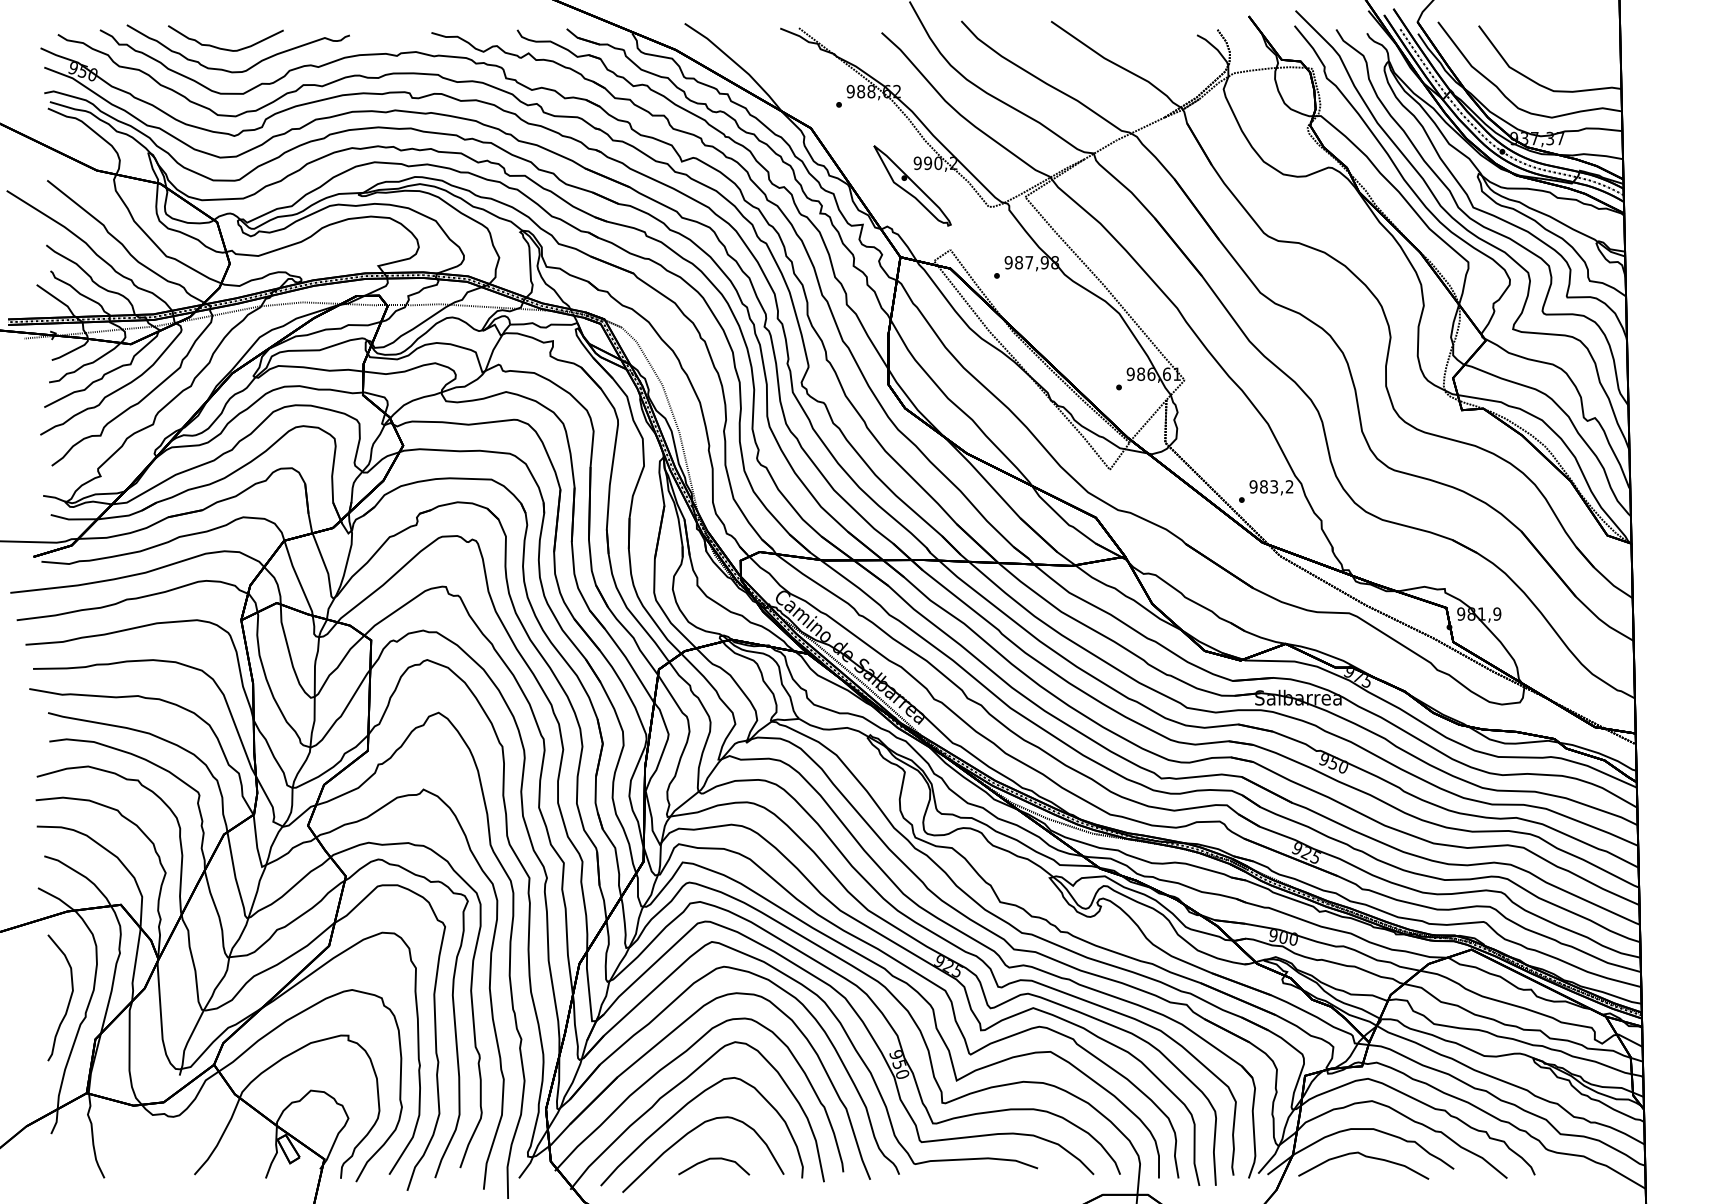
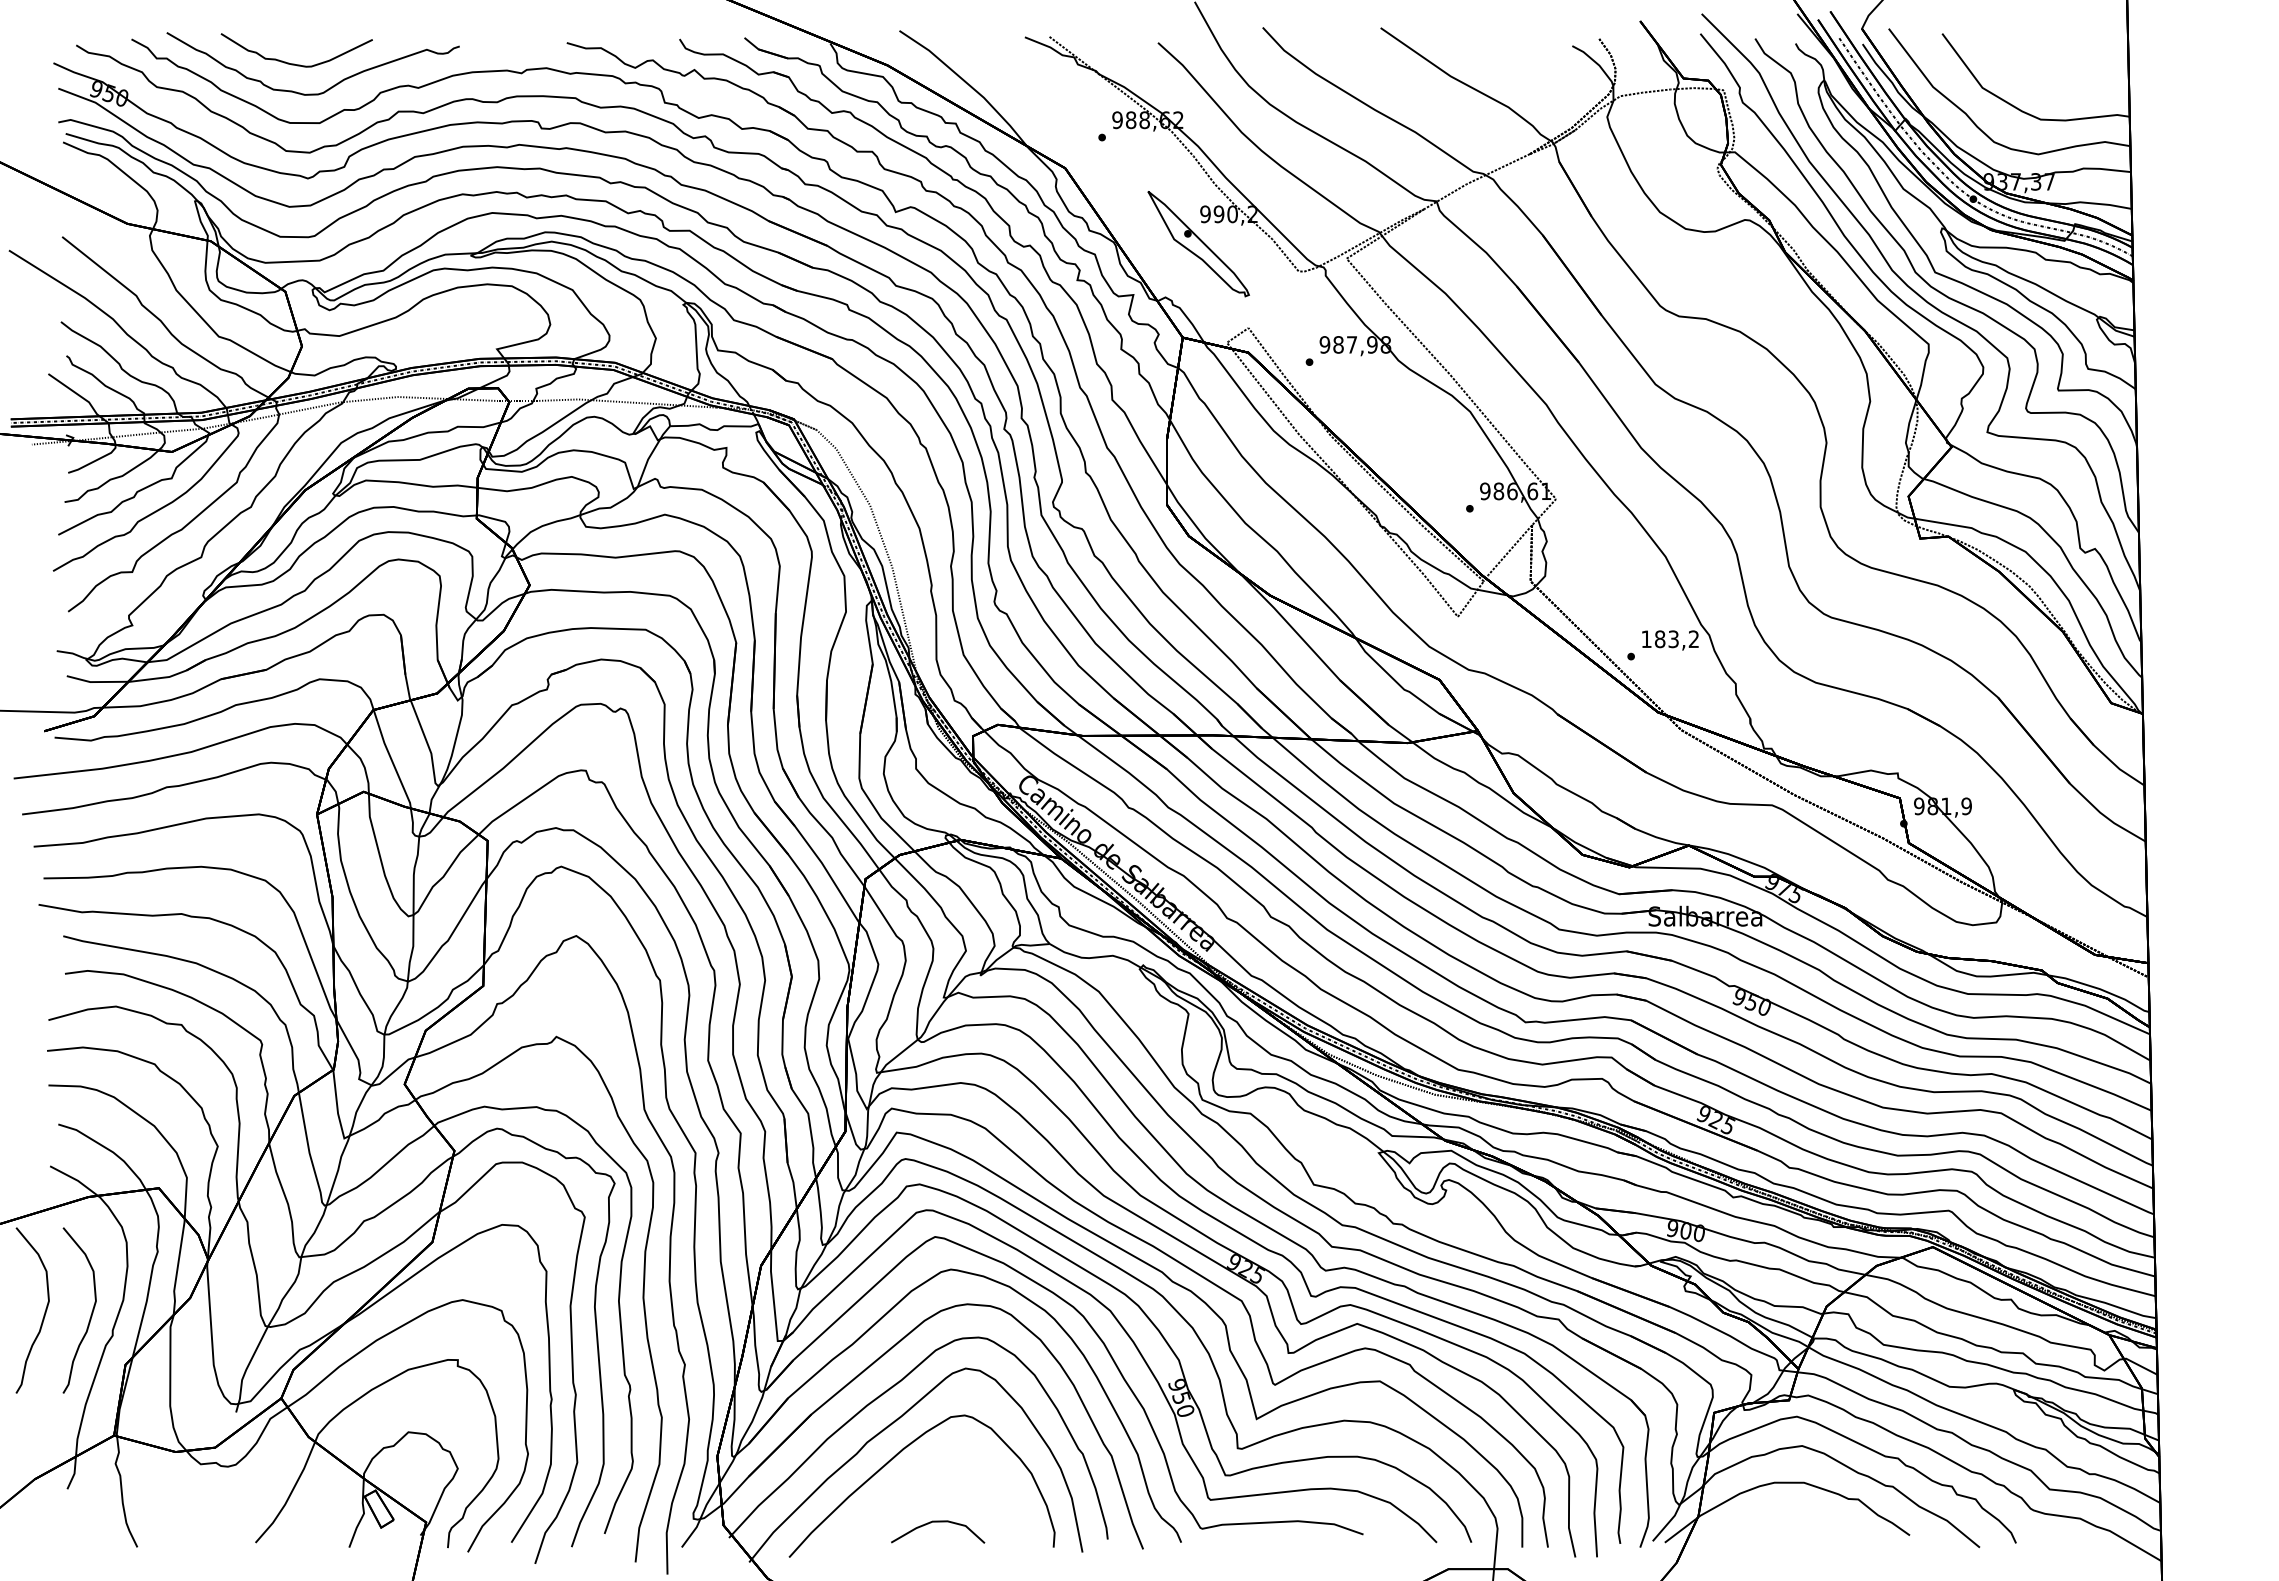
text: (1253, 487) -> (1646, 639), 983,2 -> 183,2
curve: (33, 998) -> (44, 1311), added
curve: (685, 1136) -> (900, 1492), removed
curve: (1365, 1157) -> (1793, 1519), removed

